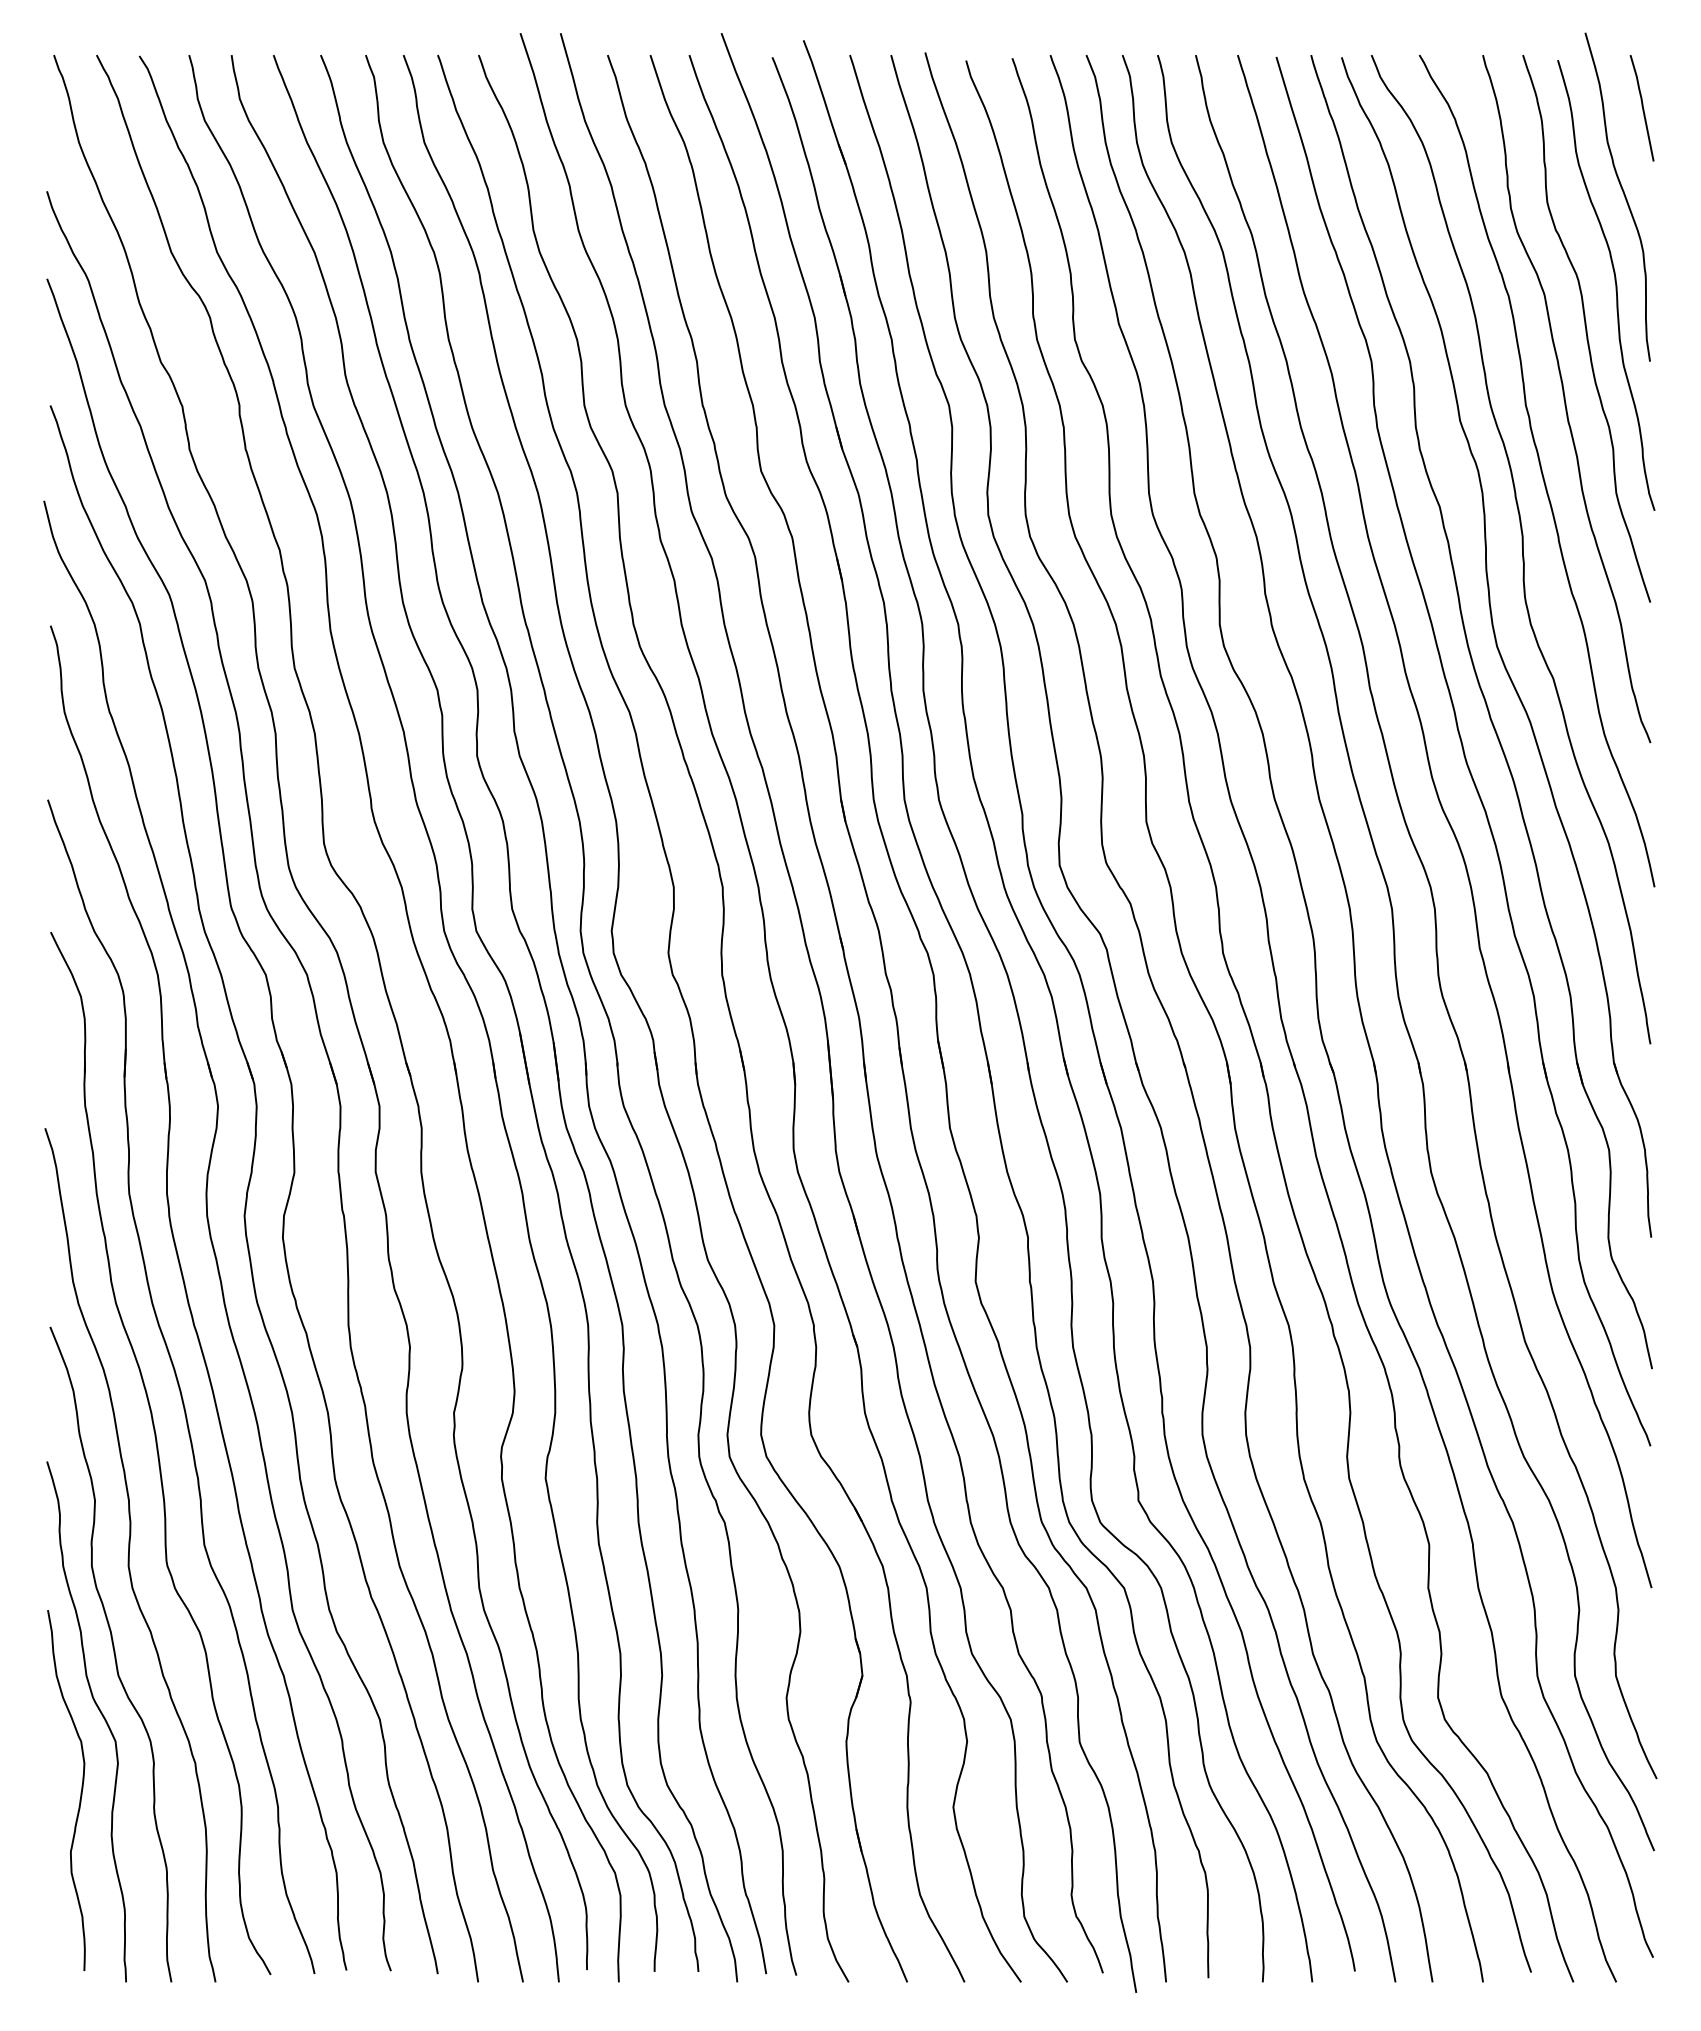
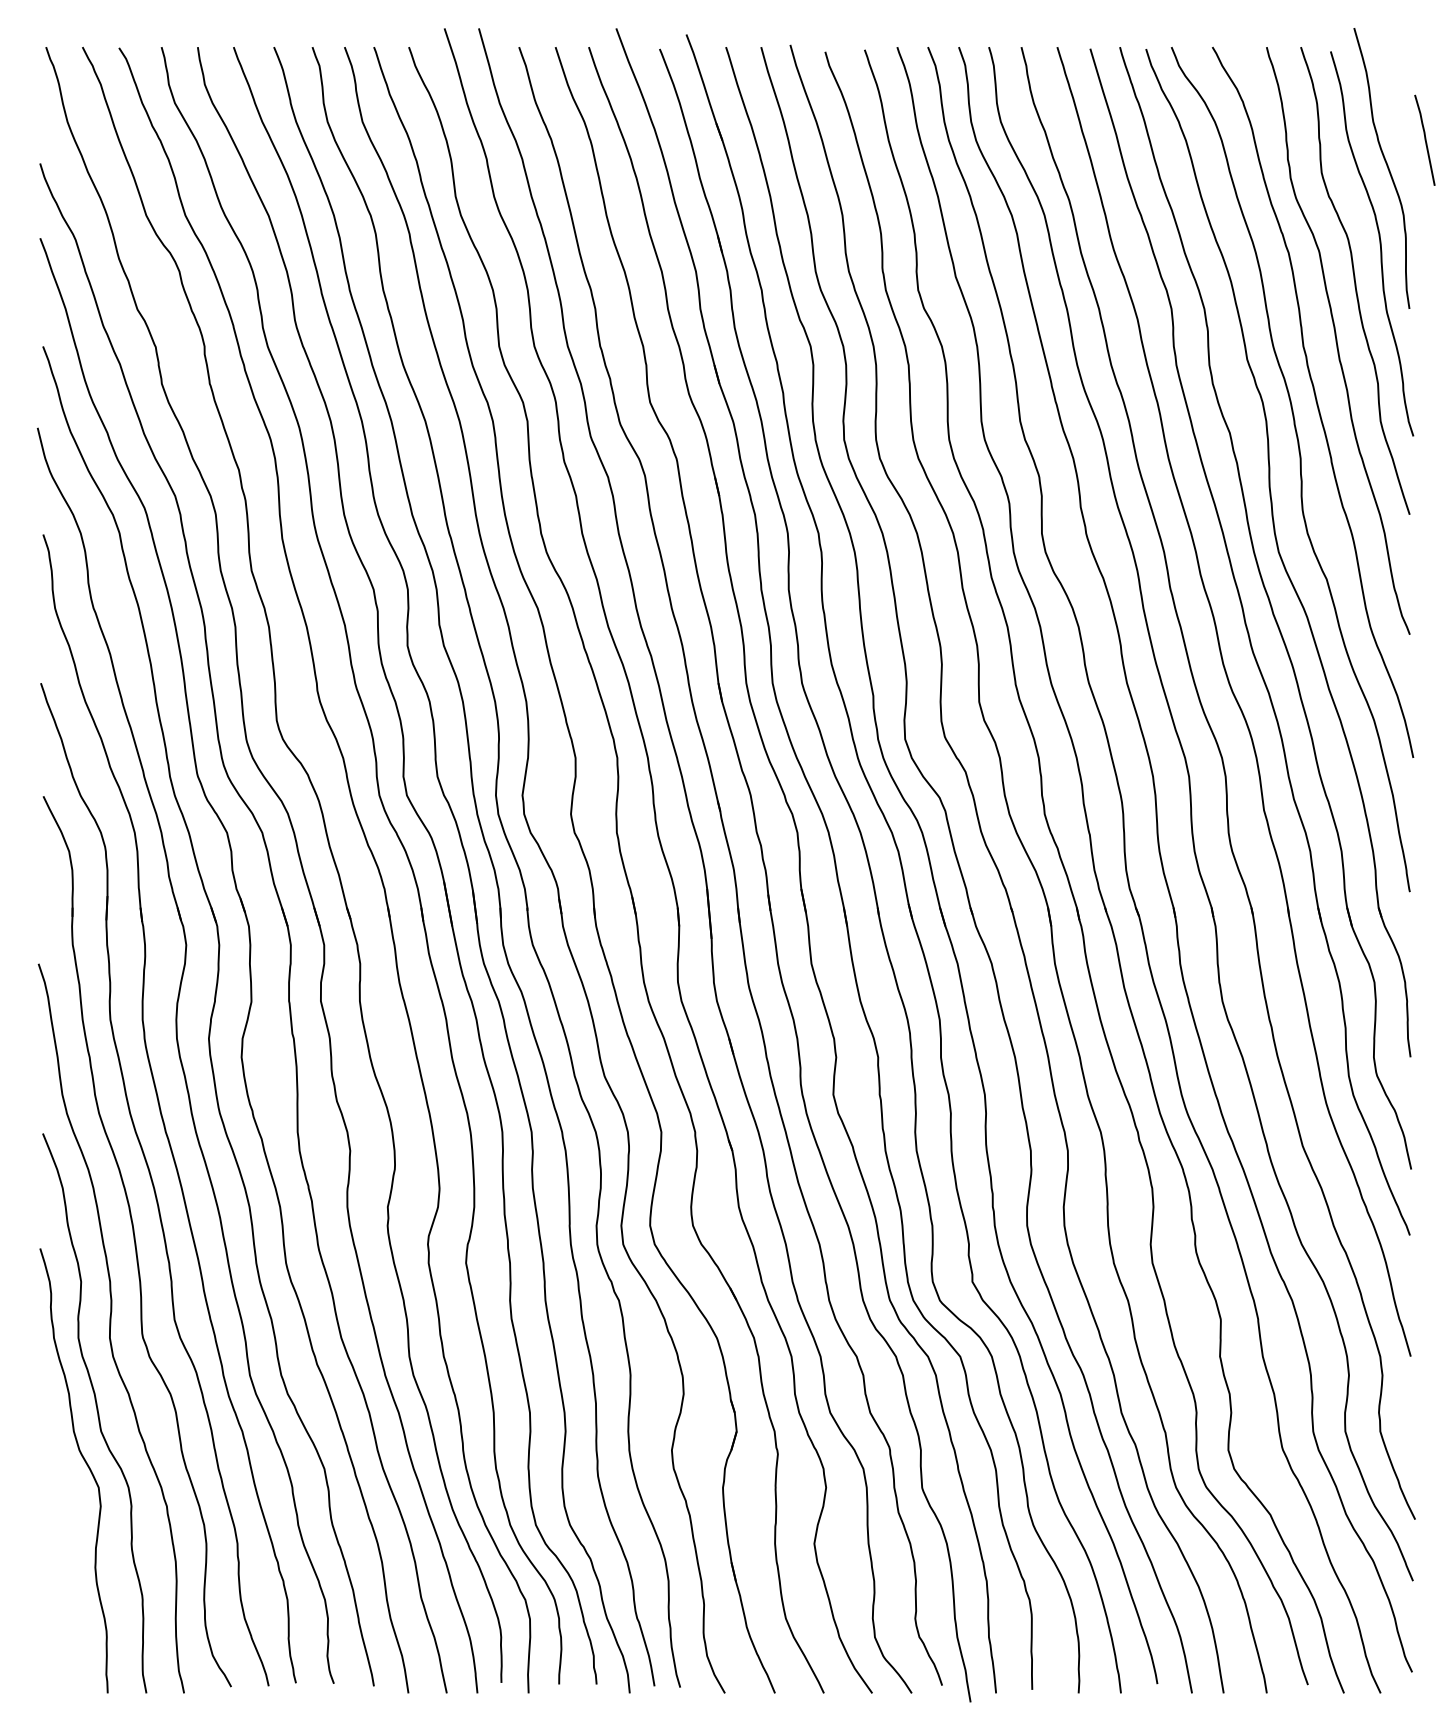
curve: (1642, 108) -> (1425, 140), moved
curve: (80, 1792) -> (68, 1531), removed

